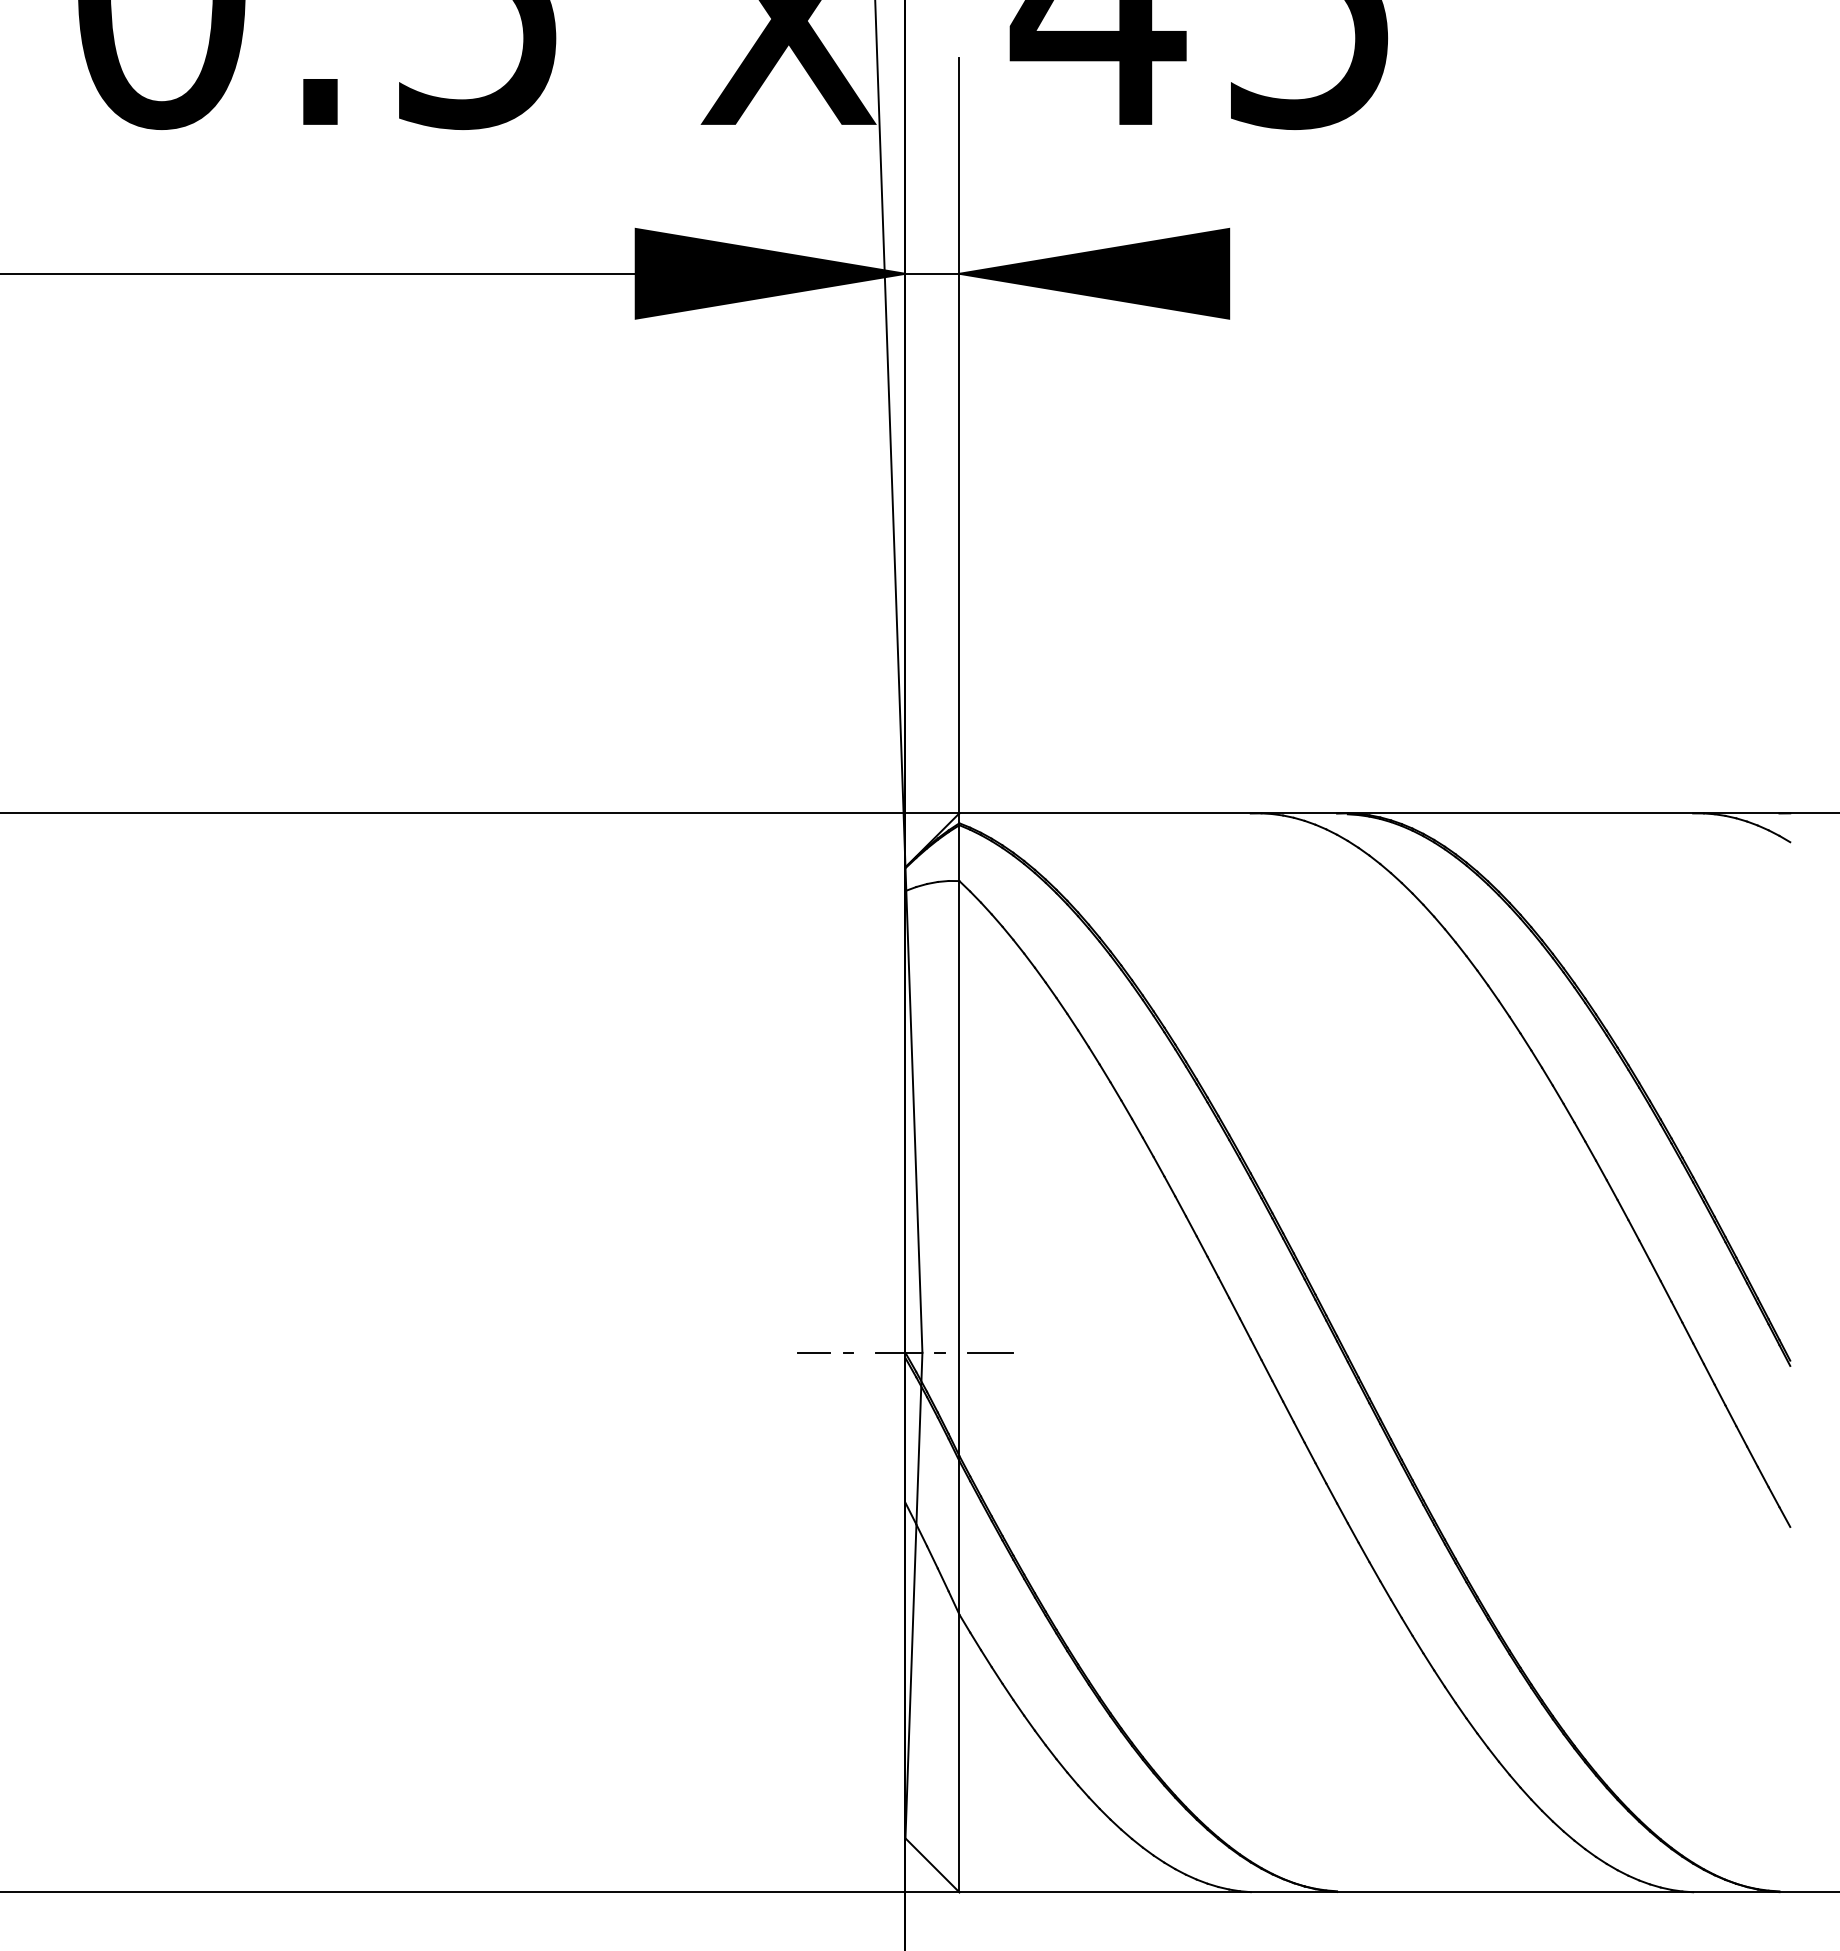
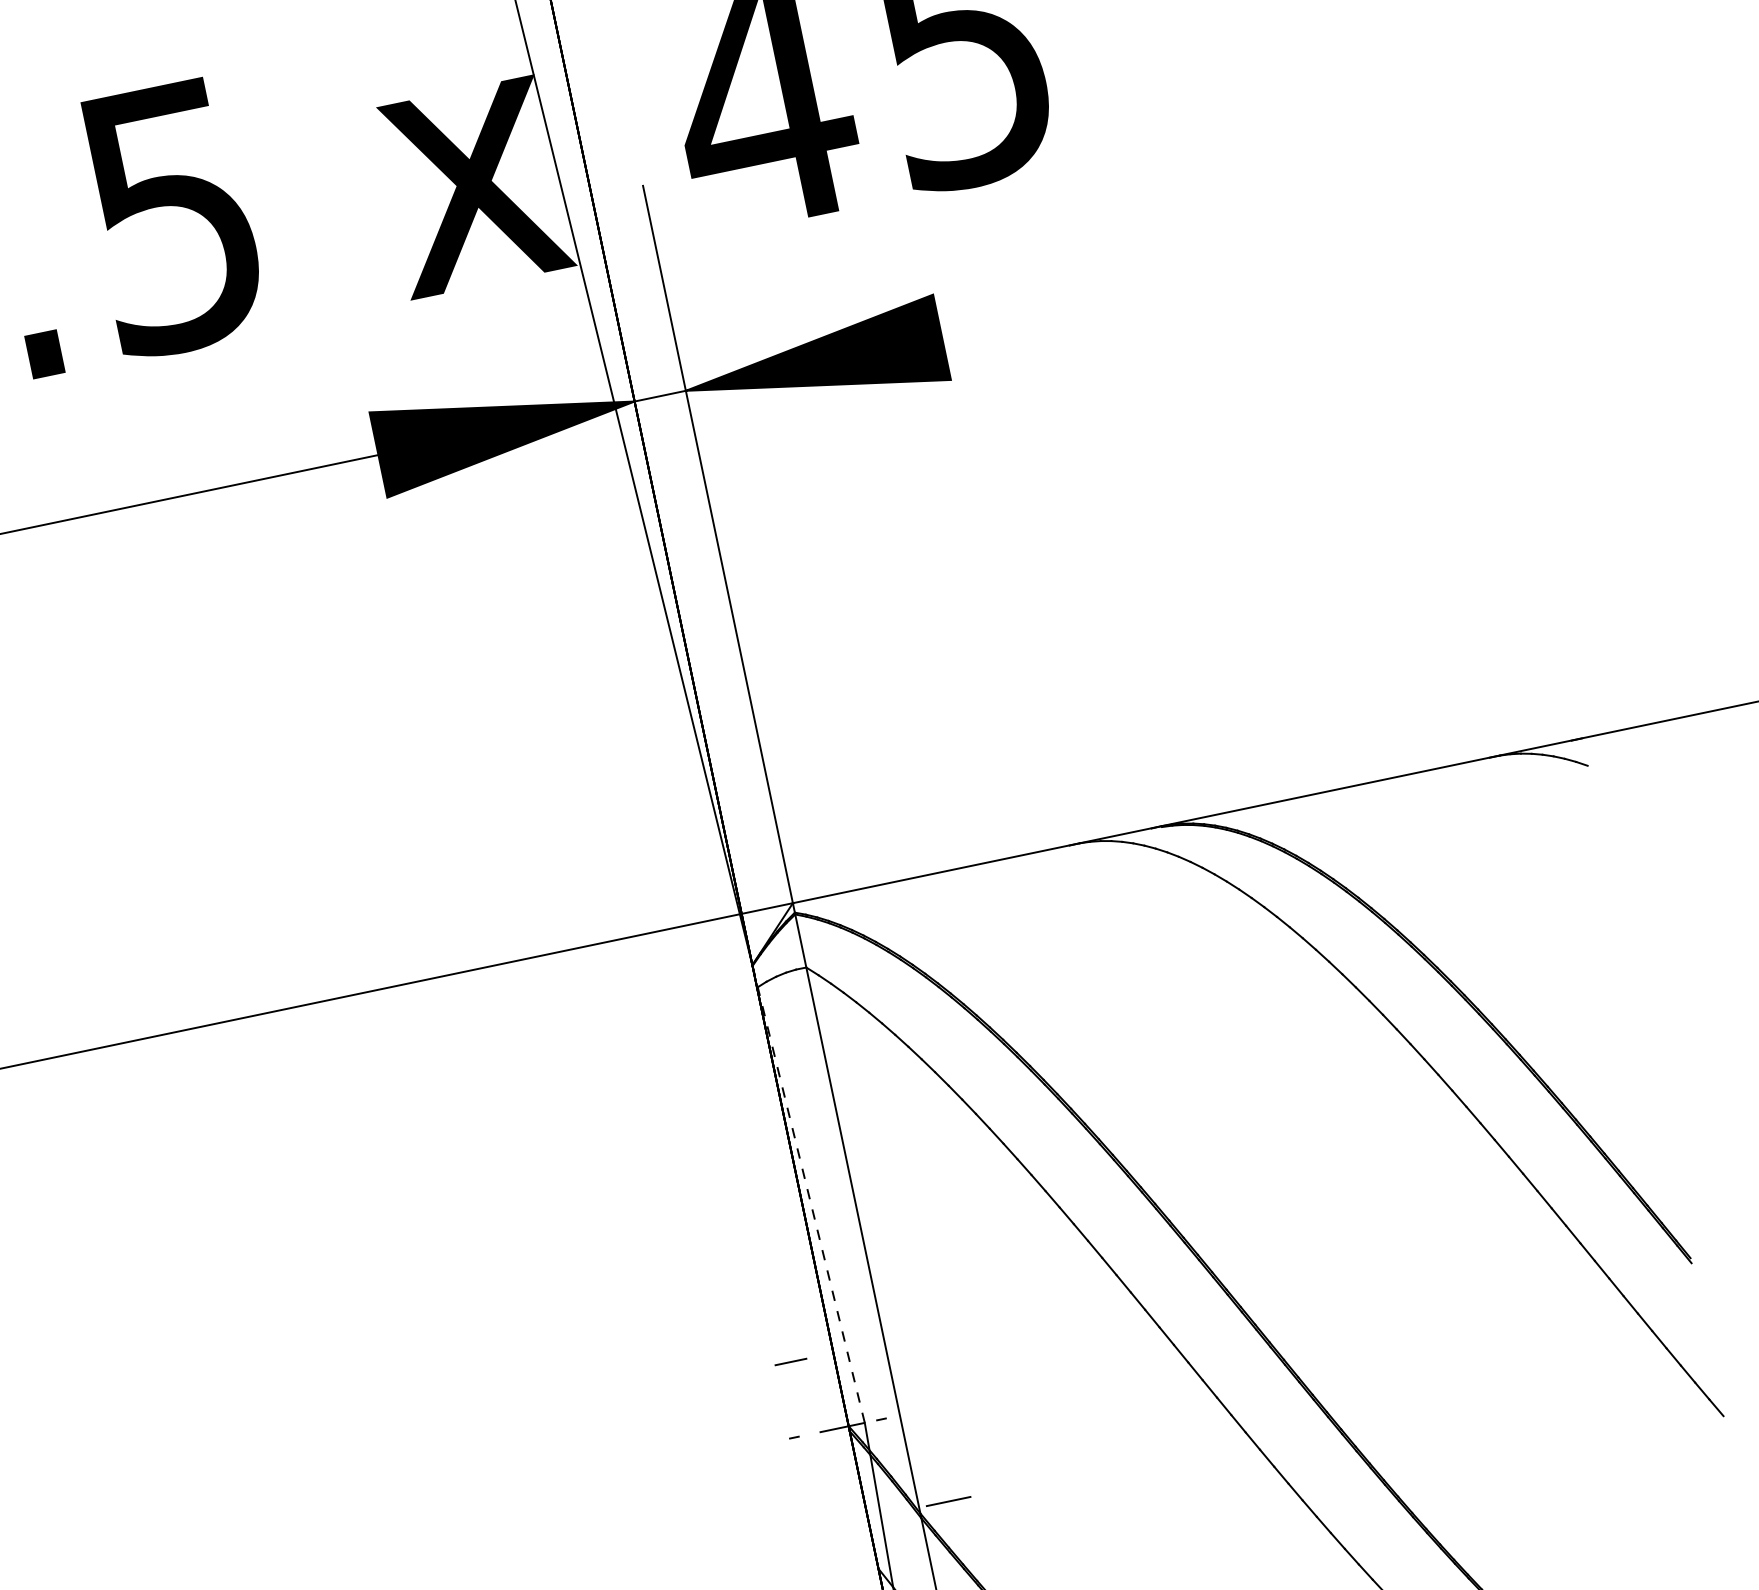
line: (913, 1110) -> (808, 1194), solid -> dashed
line: (813, 1352) -> (790, 1361), moved
line: (990, 1352) -> (948, 1501), moved

